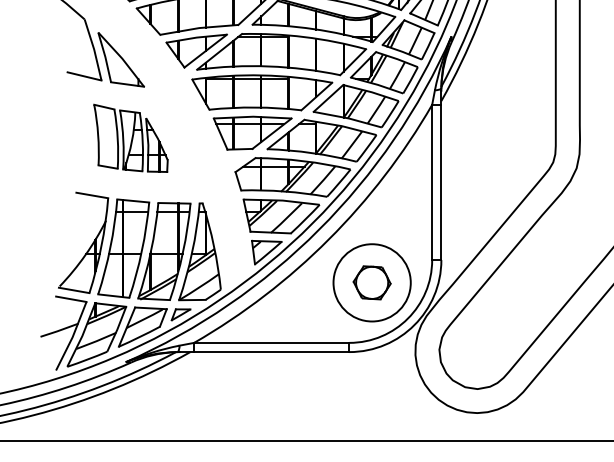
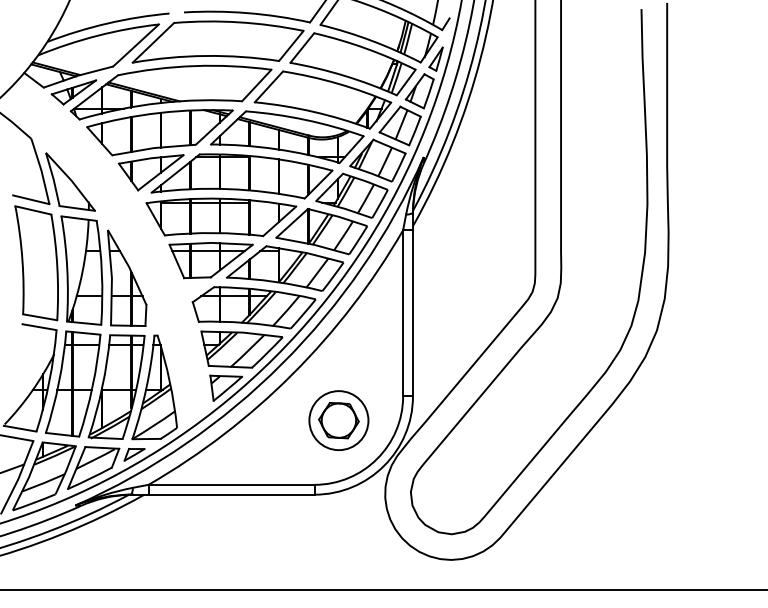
part: (130, 137) -> (80, 265), size x1.67
circle: (371, 282) -> (338, 420), size x0.71

